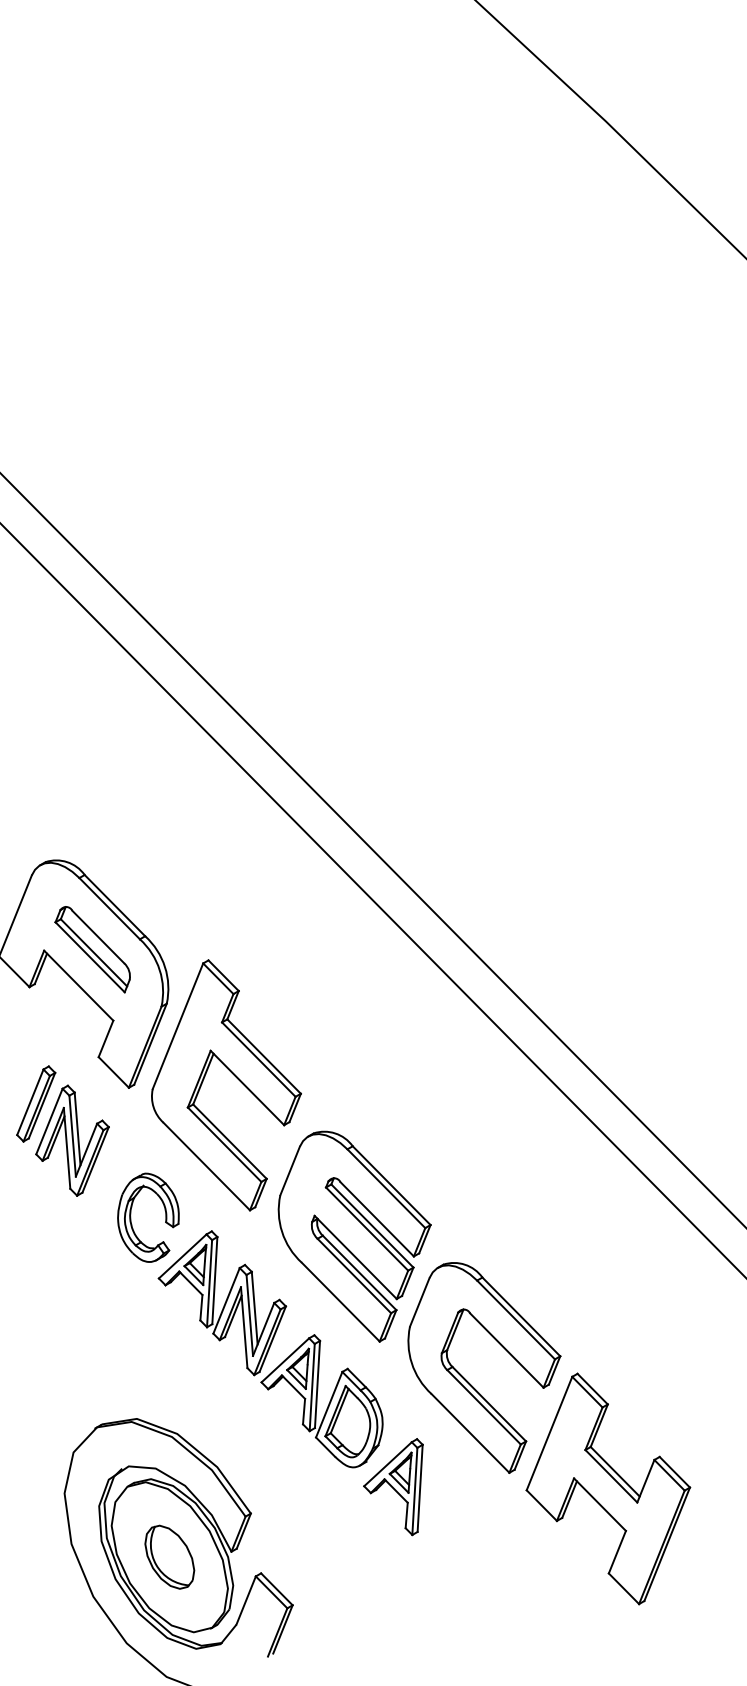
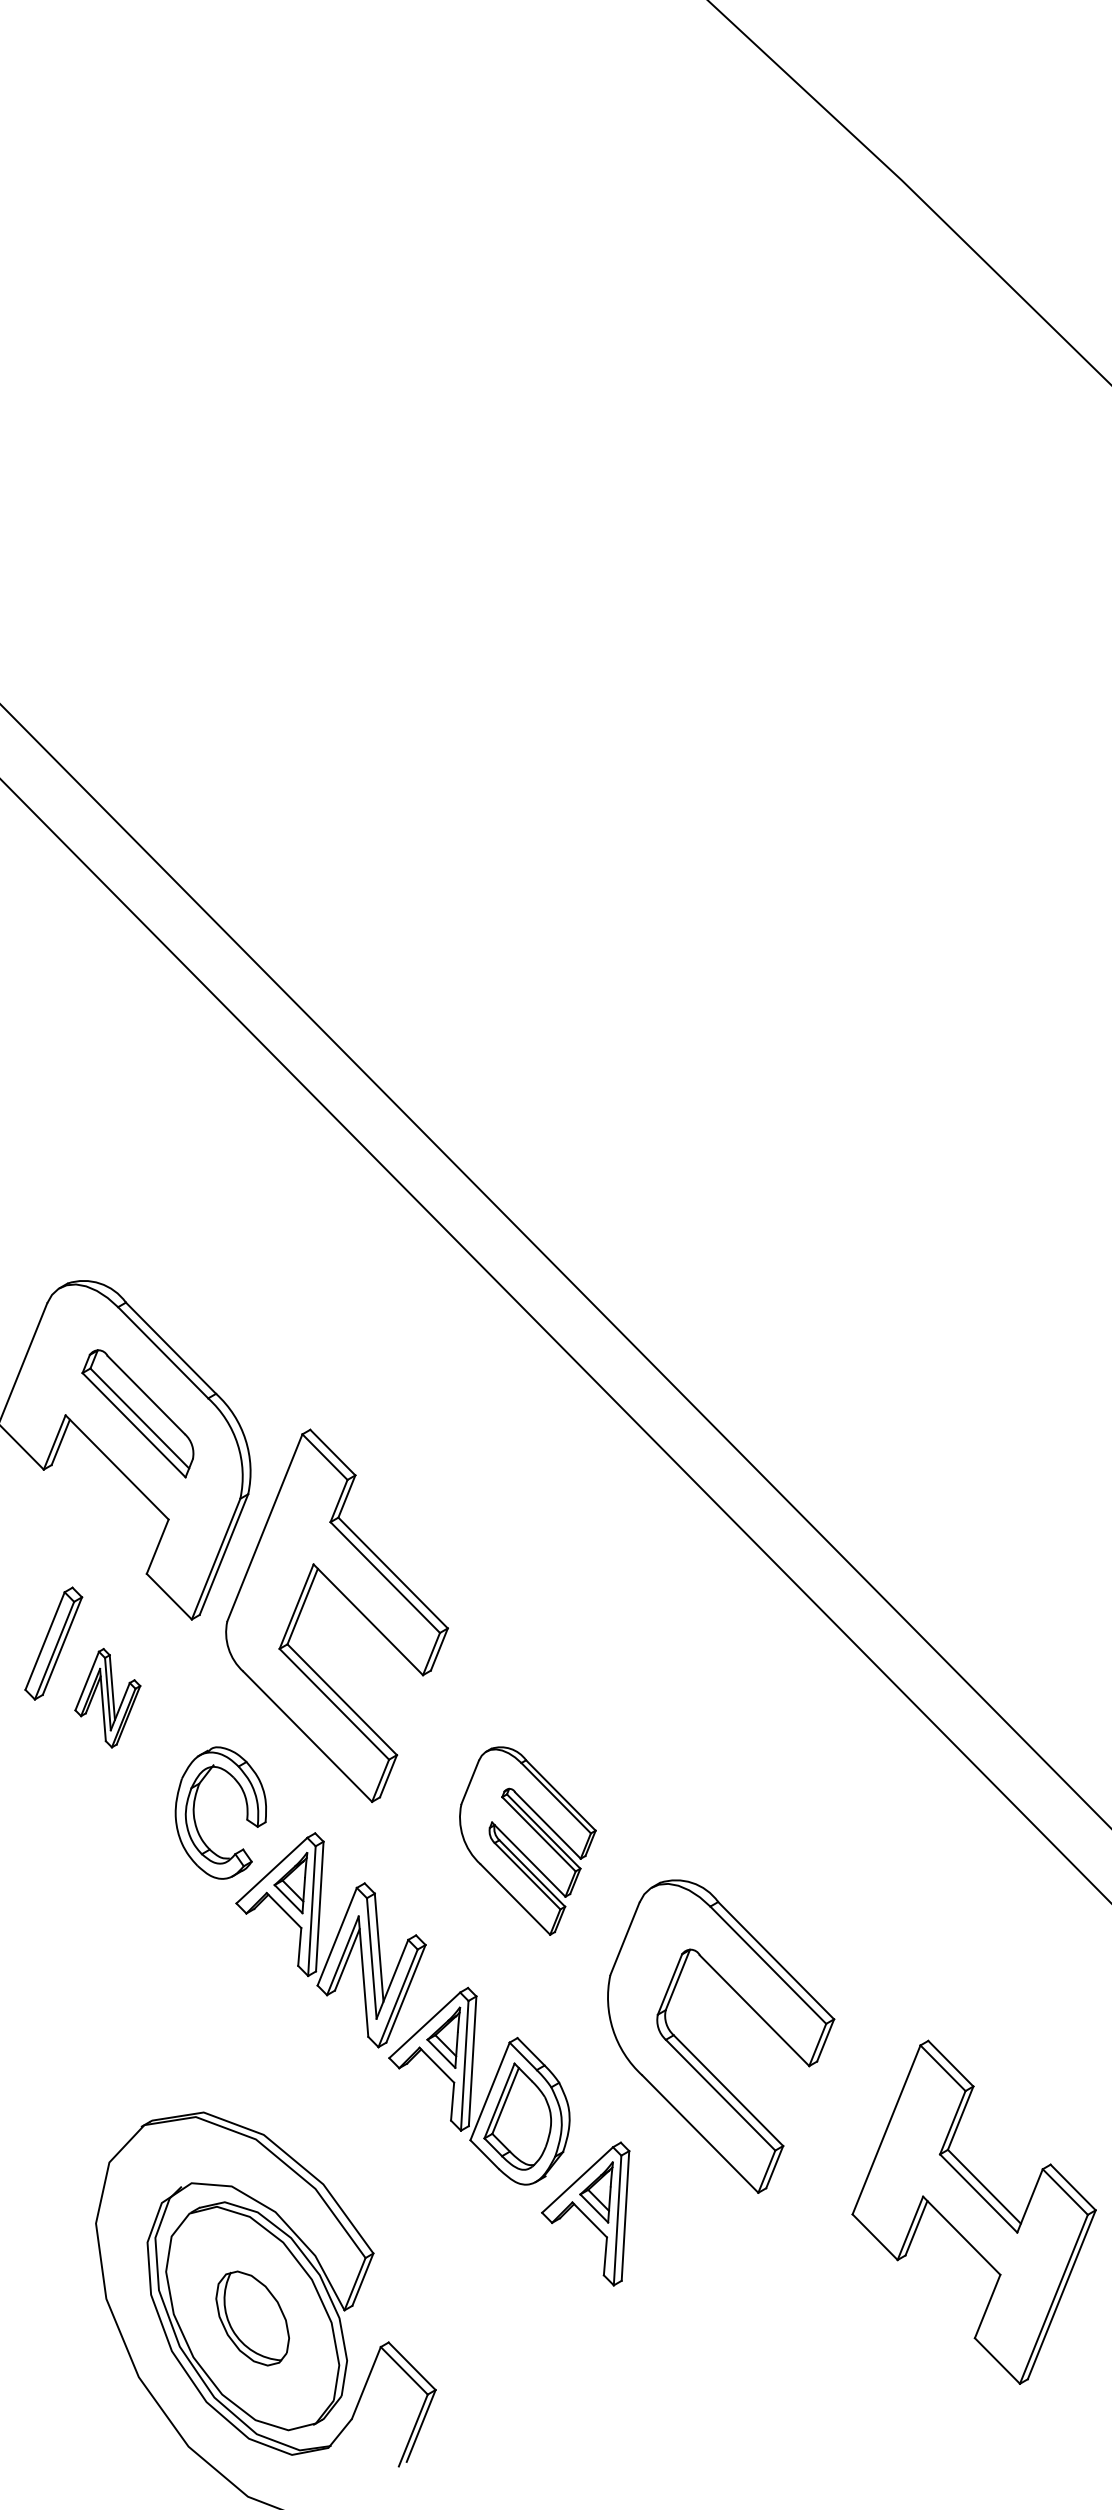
part: (72, 1140) -> (107, 1697), size x0.6
part: (354, 1236) -> (527, 1840), size x0.6
part: (608, 1488) -> (974, 2211), moved

